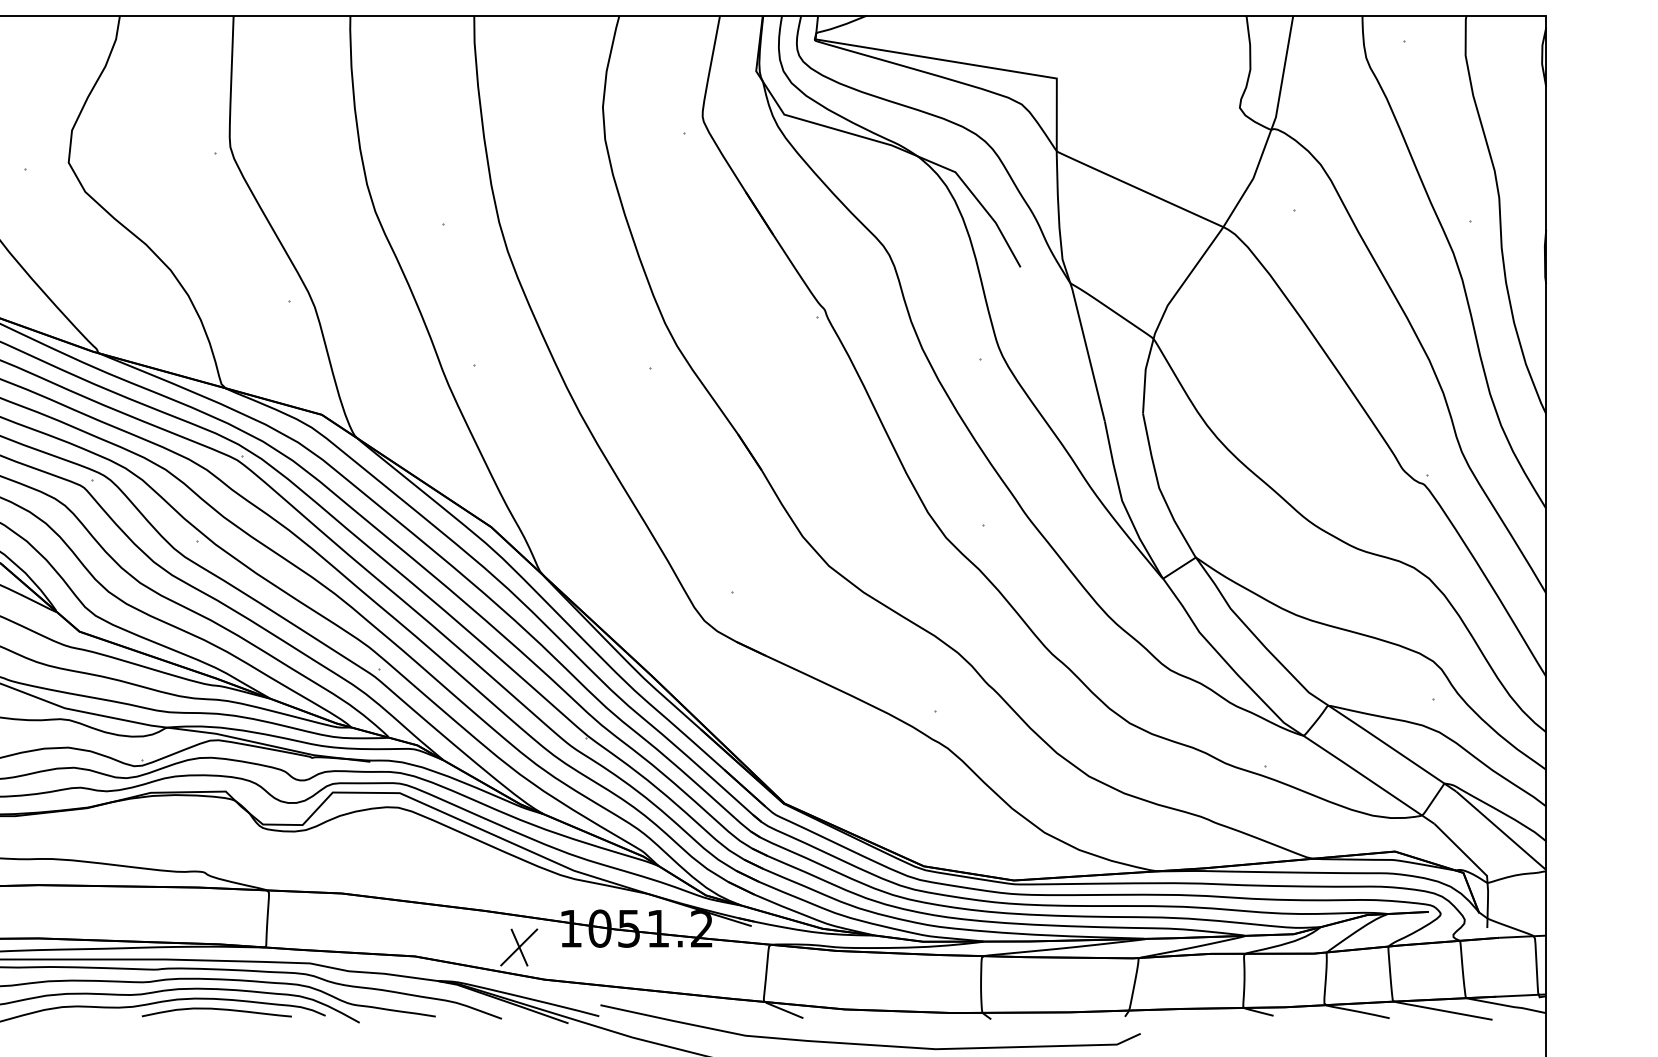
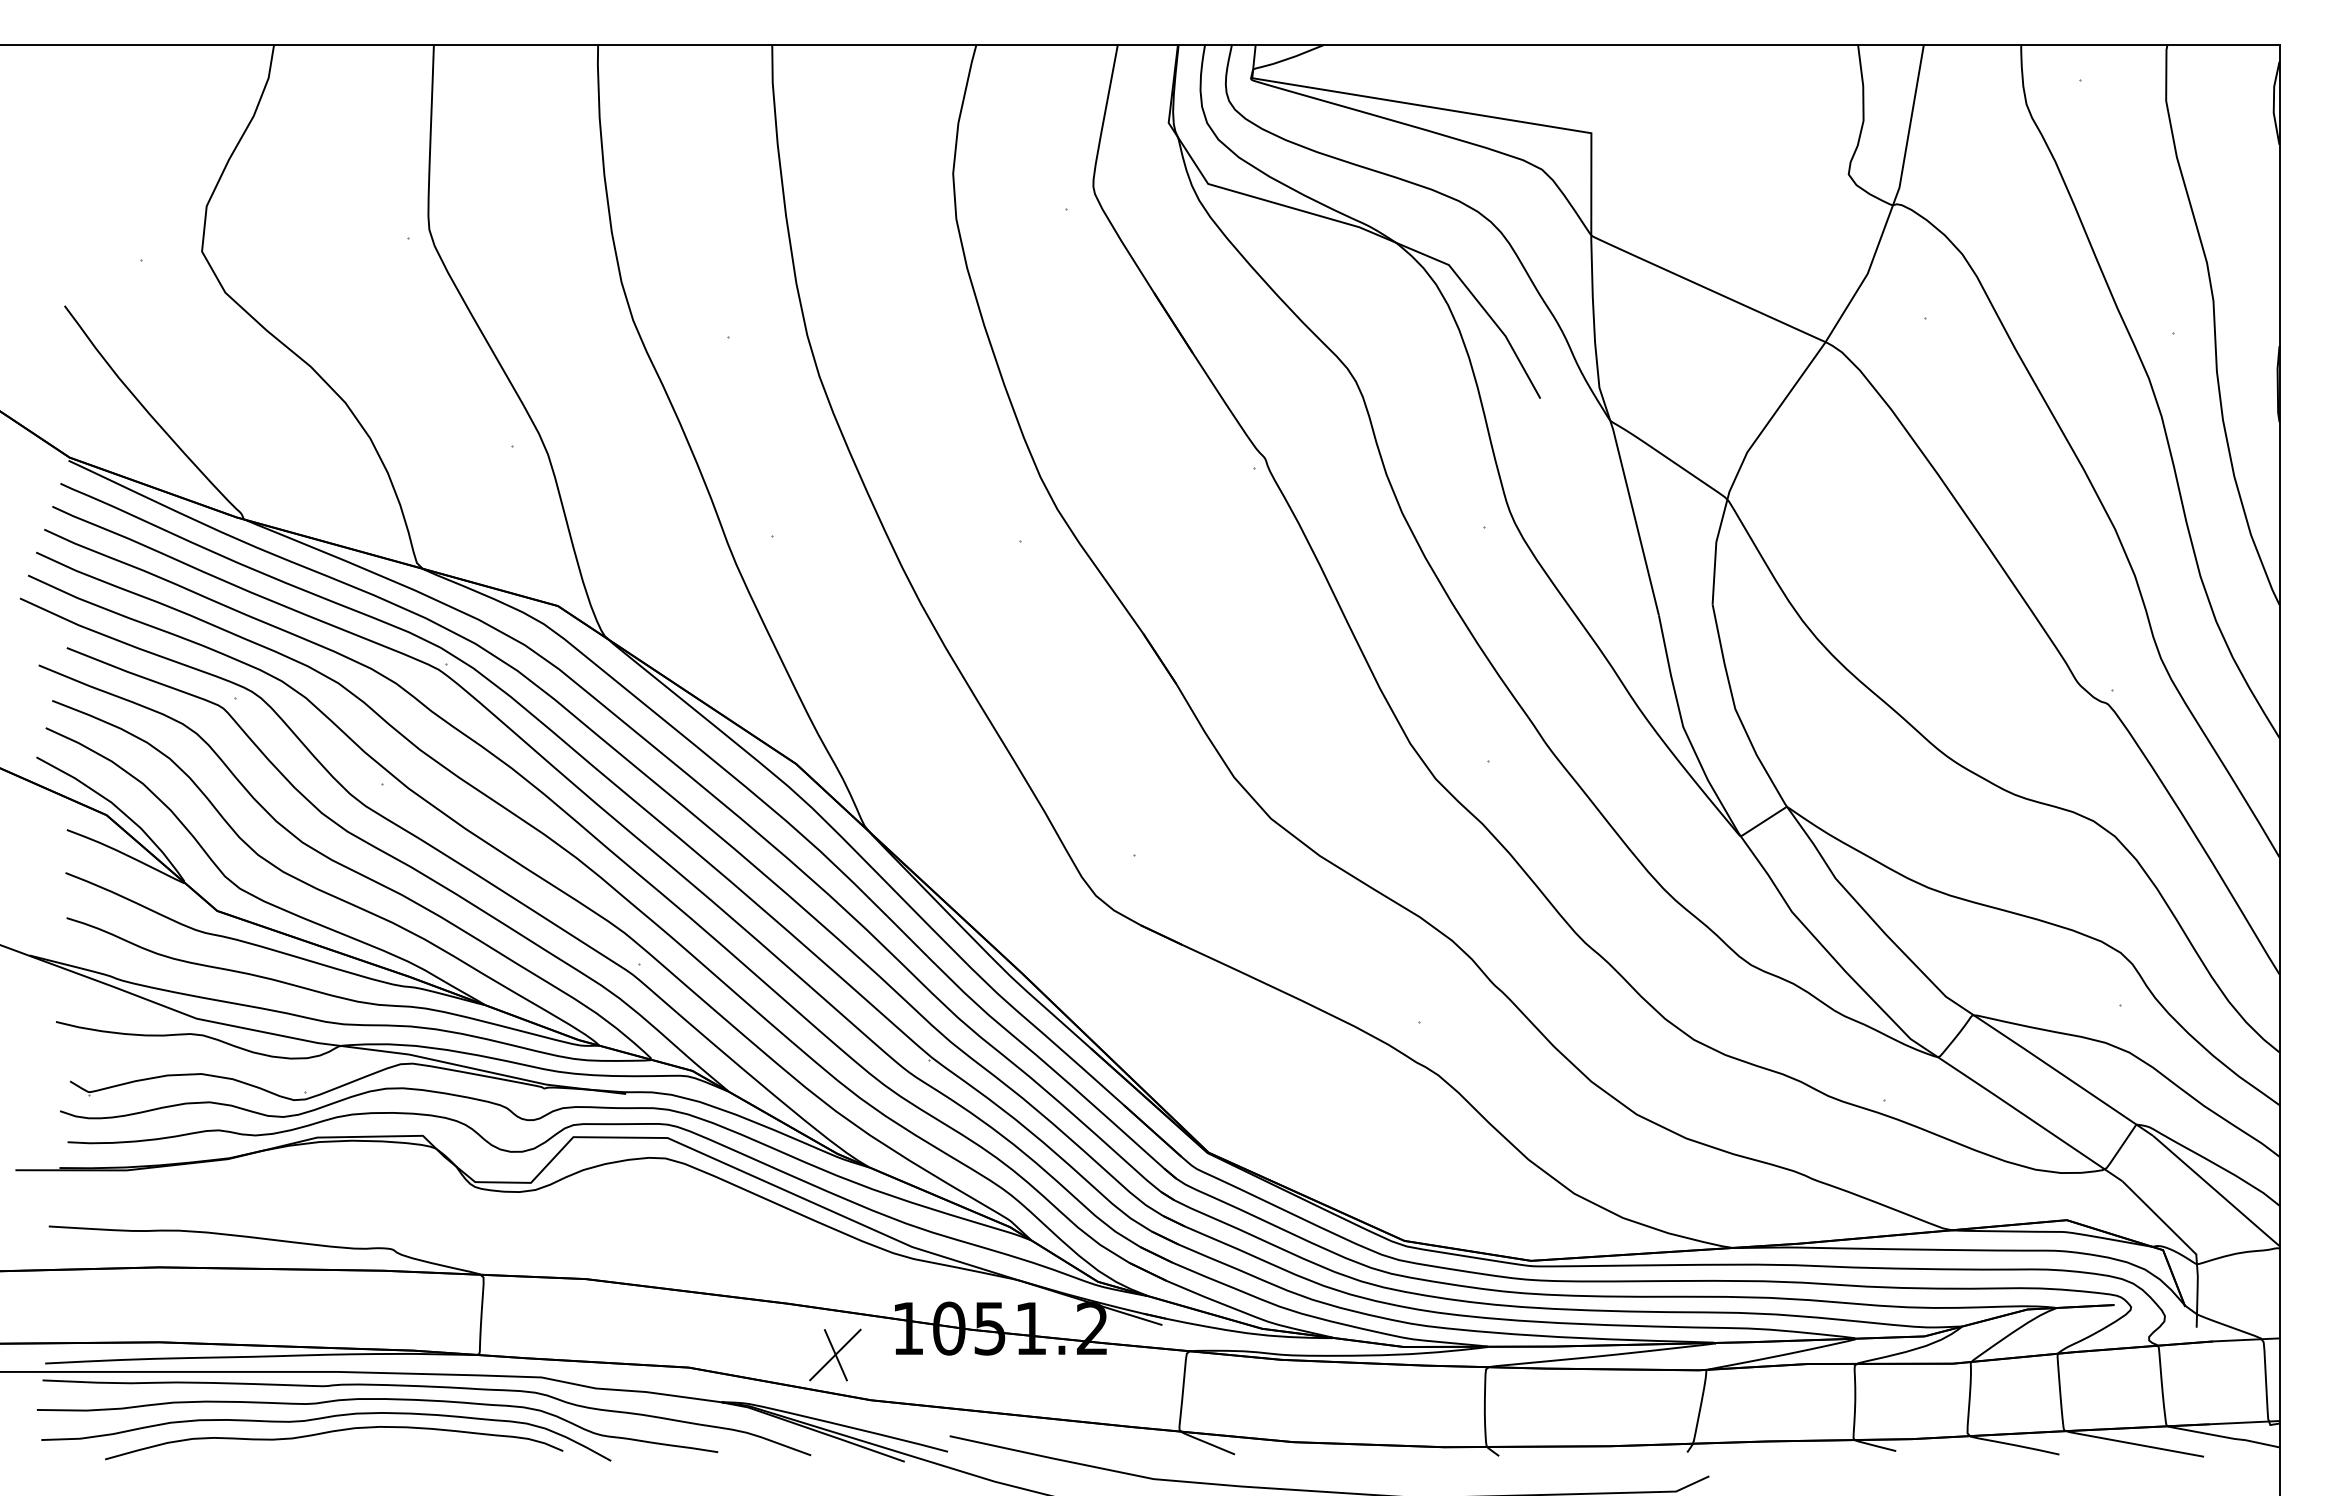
curve: (216, 1009) -> (409, 1442), removed

